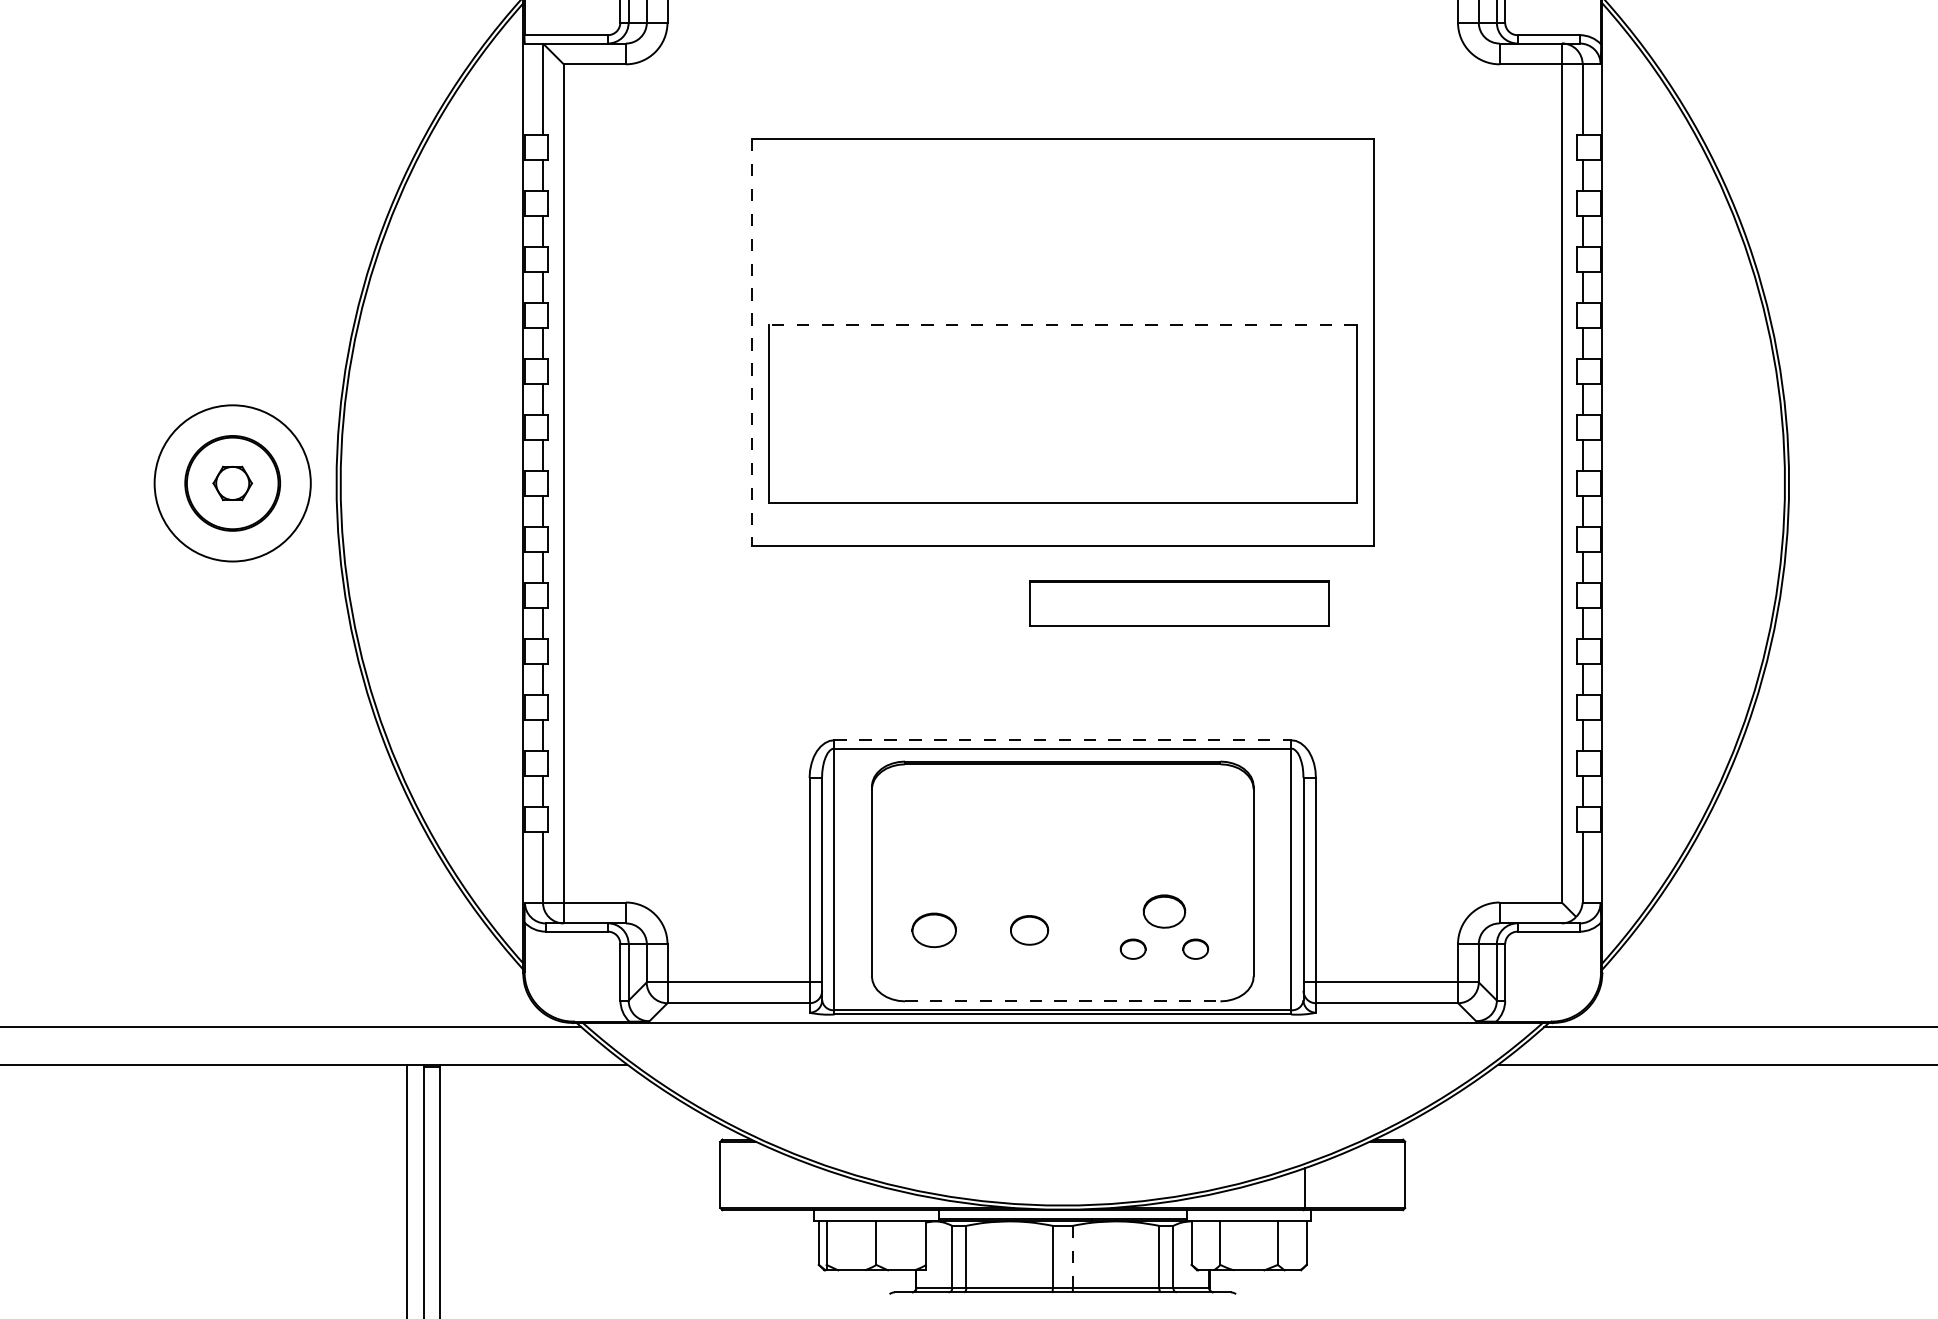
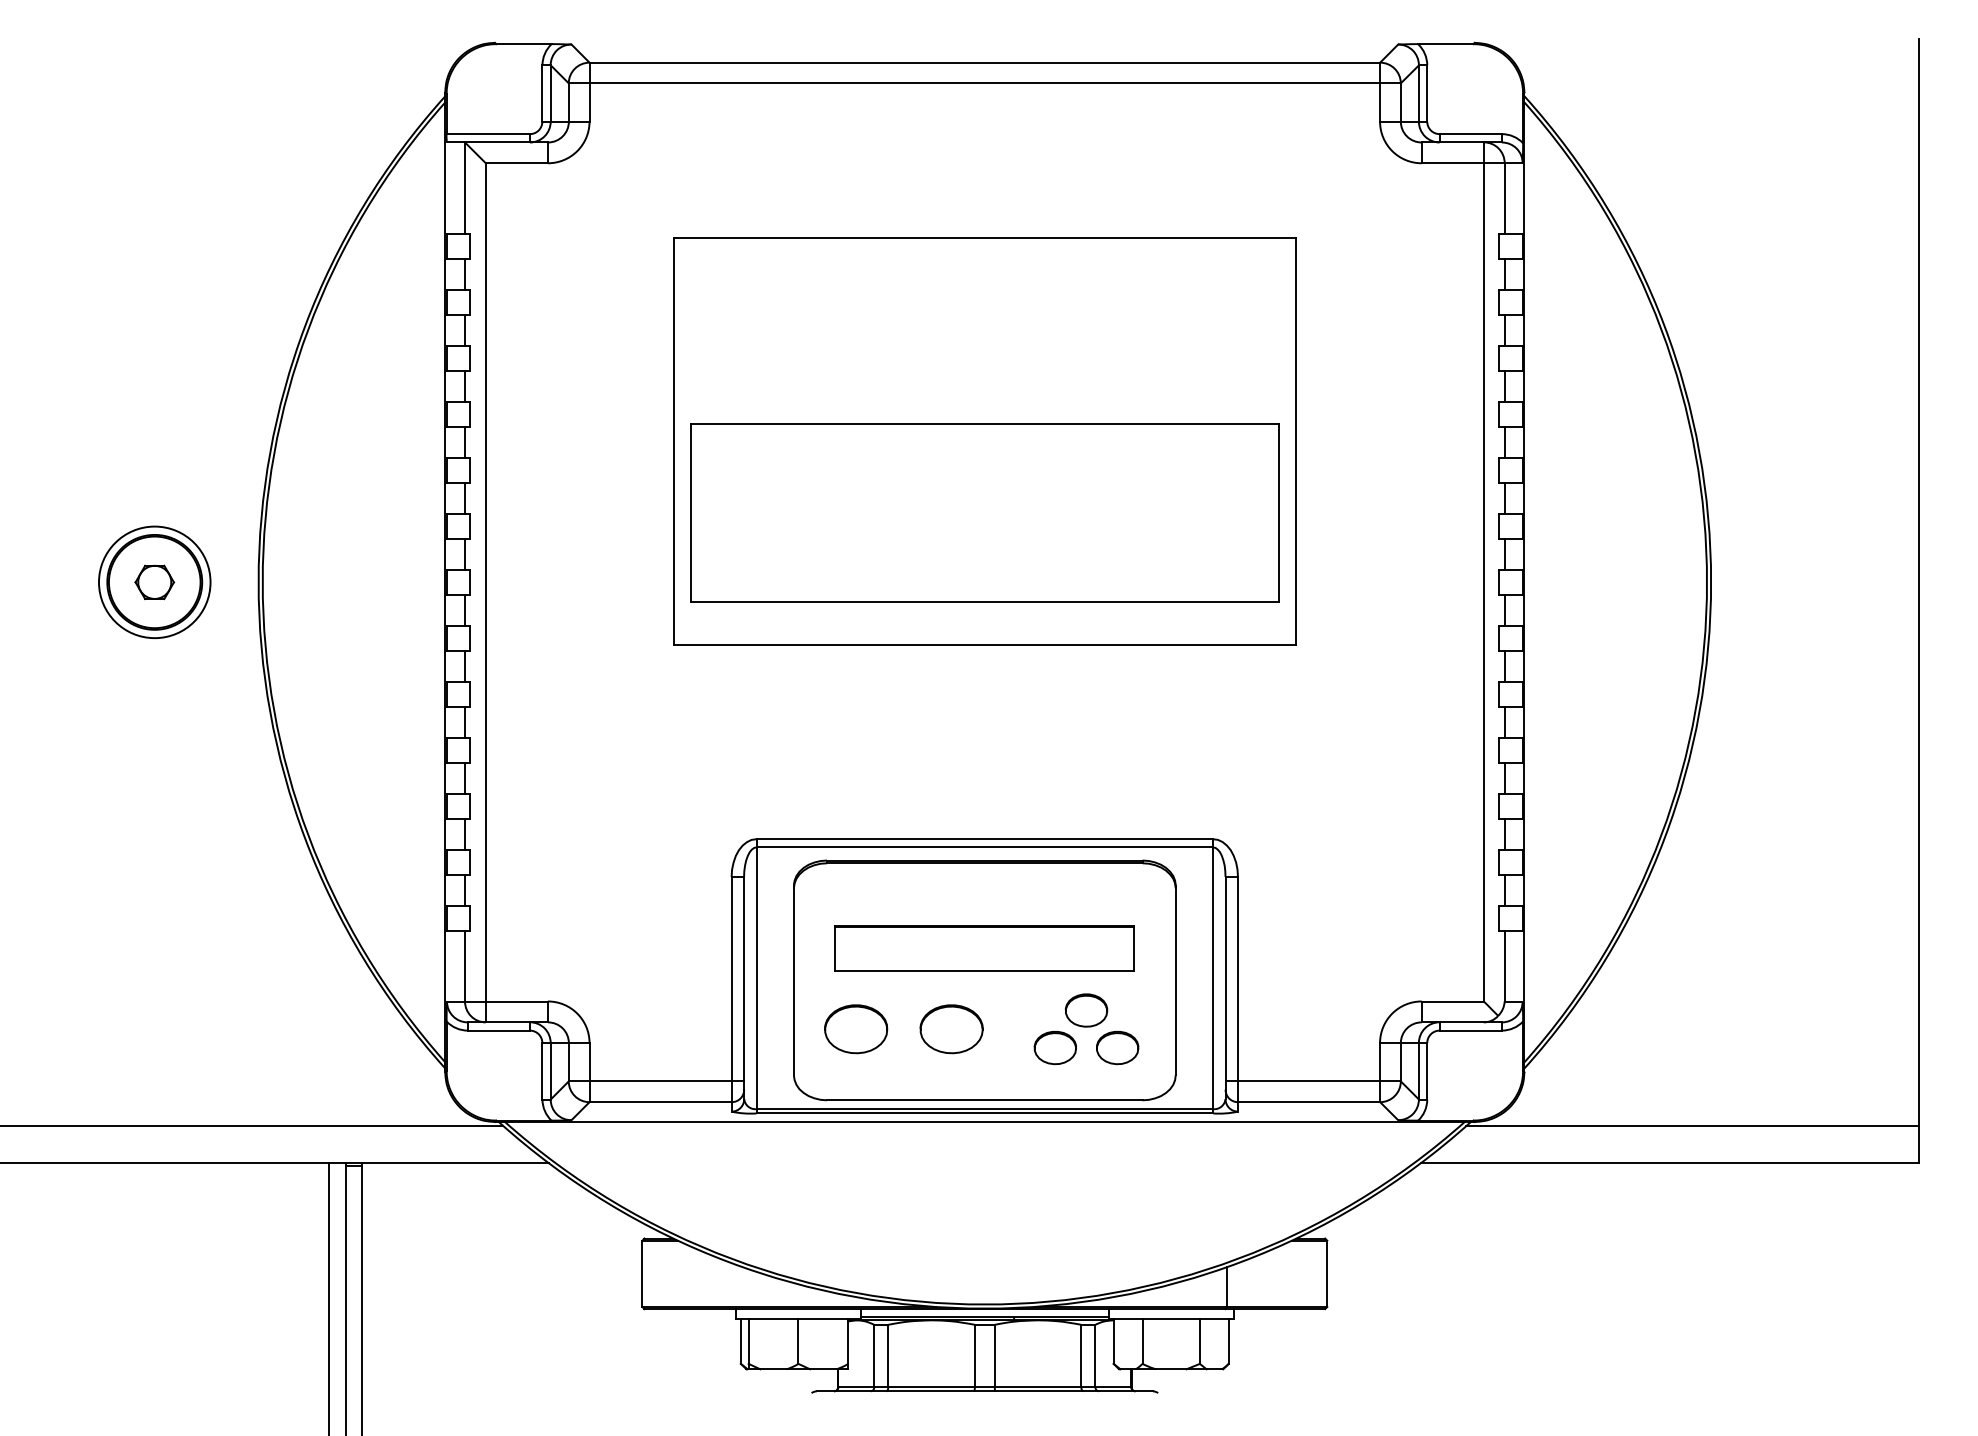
line: (1062, 325) -> (984, 424), dashed -> solid
line: (751, 342) -> (673, 441), dashed -> solid
circle: (232, 483) -> (154, 582), size x0.71
part: (1179, 603) -> (984, 948), moved
line: (1063, 740) -> (985, 839), dashed -> solid
part: (934, 930) -> (856, 1029), size x1.43
part: (1029, 930) -> (951, 1029), size x1.67
part: (1132, 949) -> (1054, 1048), size x1.67
part: (1195, 949) -> (1117, 1048), size x1.67
line: (1062, 1001) -> (984, 1100), dashed -> solid
line: (1072, 1256) -> (994, 1355), dashed -> solid

